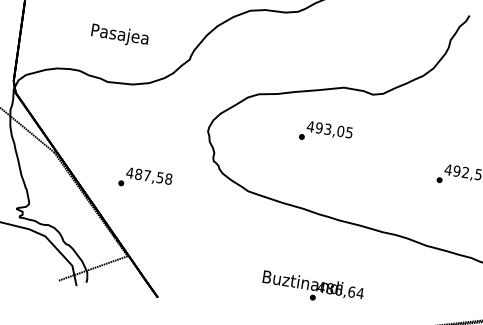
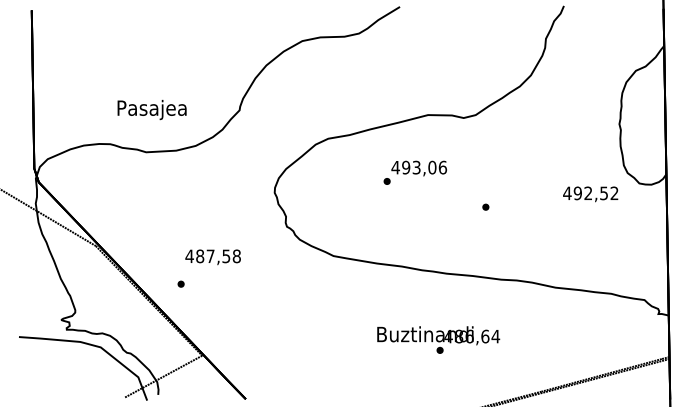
text: (119, 36) -> (151, 110), moved
text: (349, 132) -> (442, 167), 493,05 -> 493,06
part: (439, 179) -> (485, 206), moved
part: (120, 182) -> (180, 283), moved
text: (312, 288) -> (438, 339), moved

